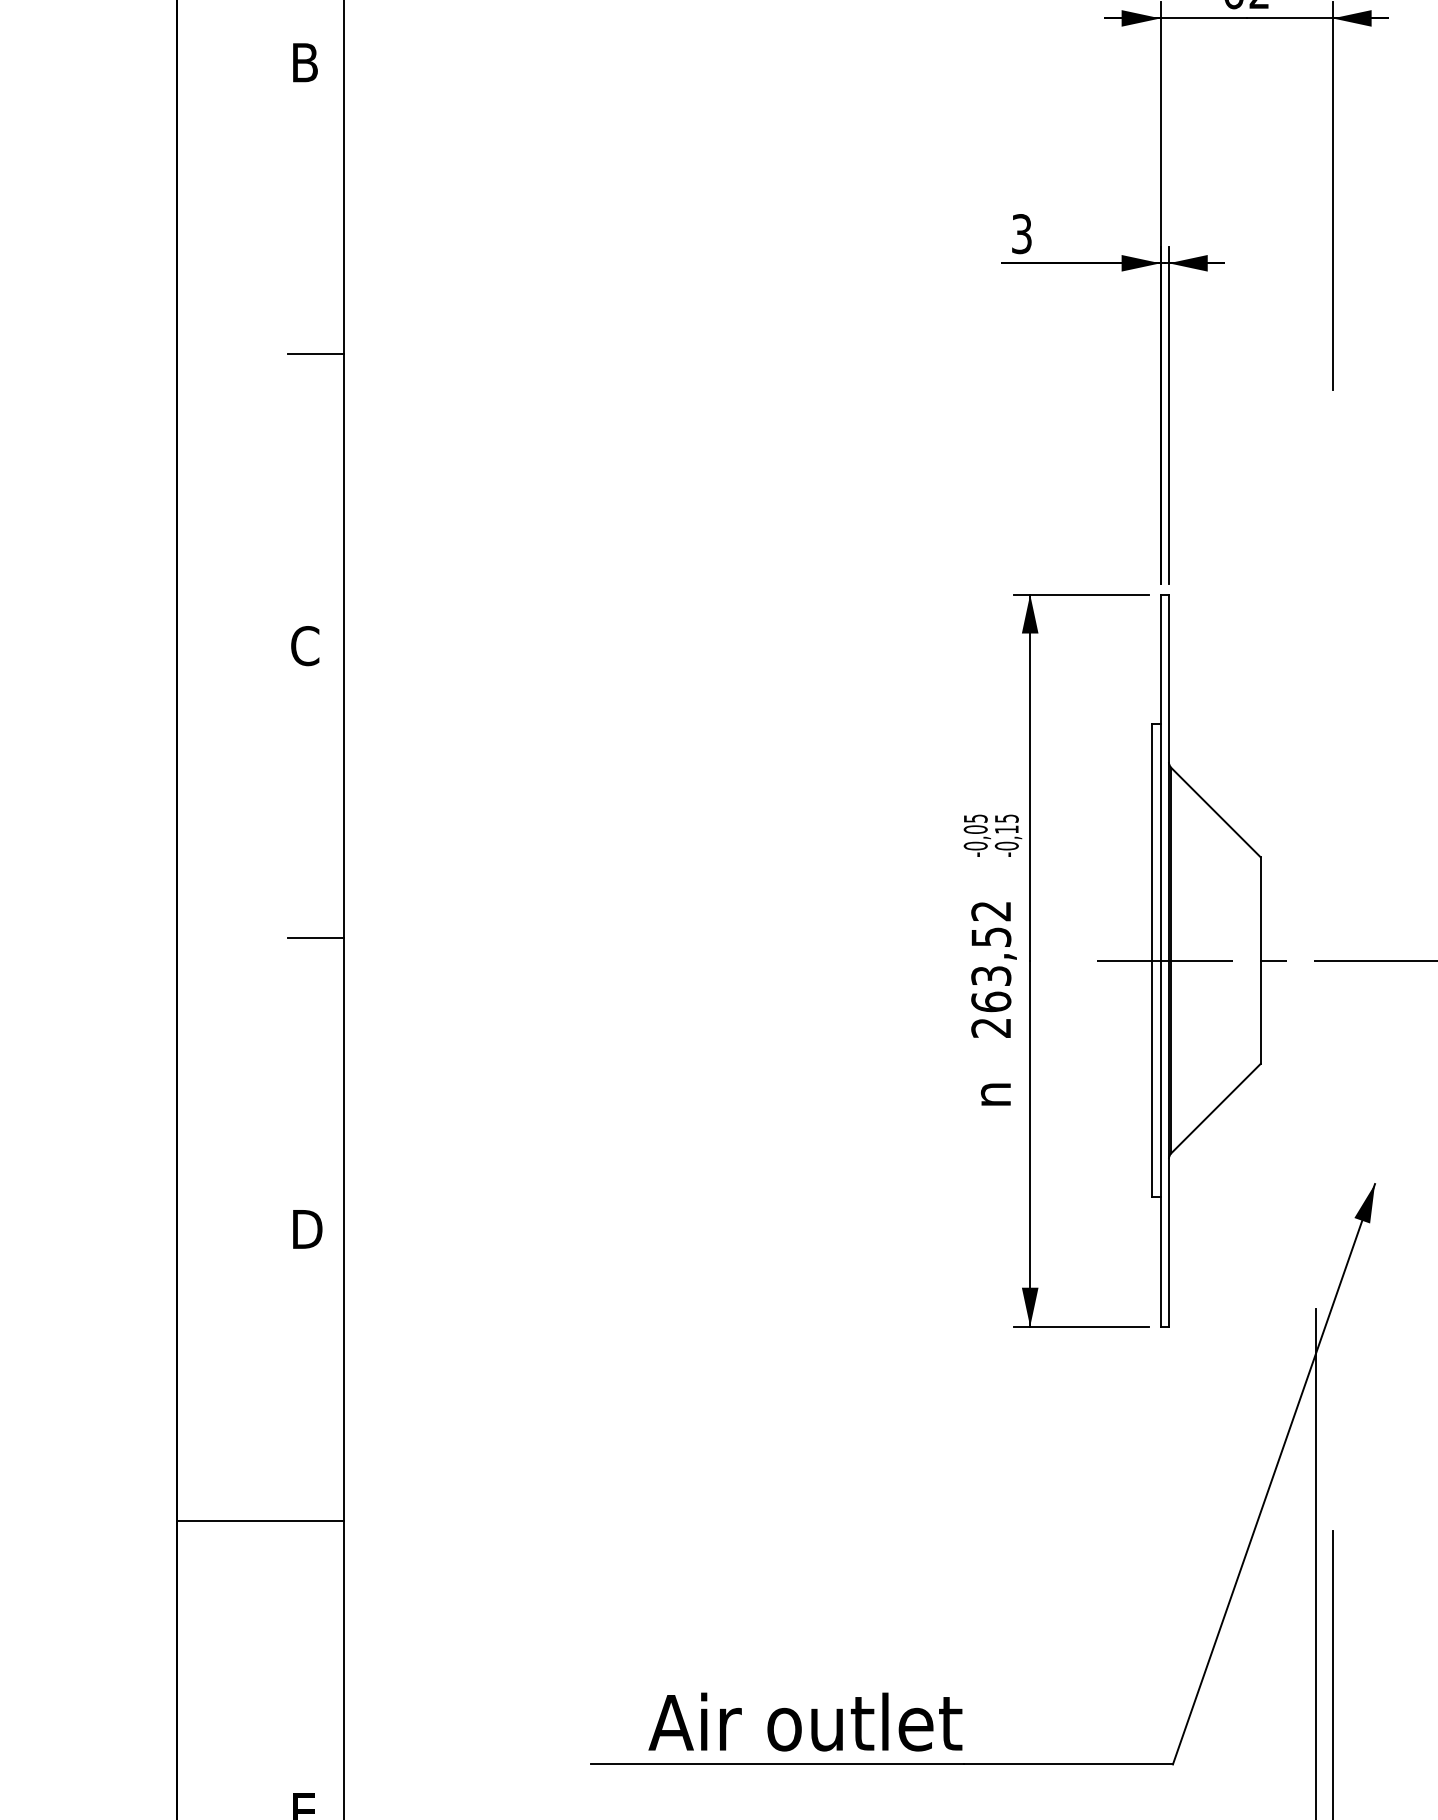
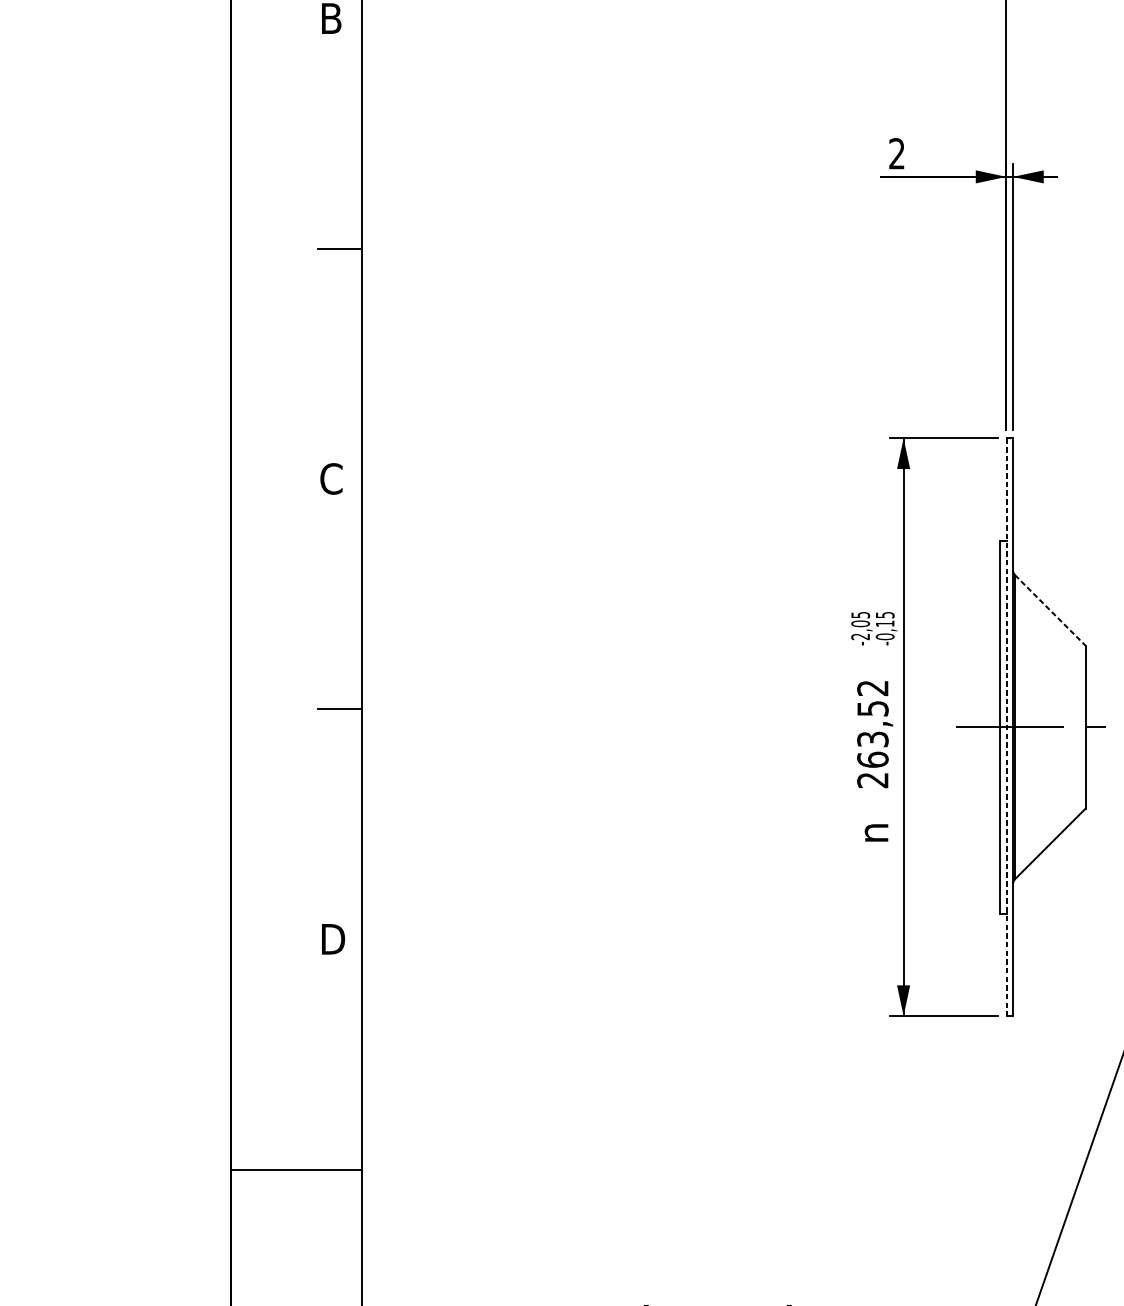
text: (1021, 234) -> (896, 154), 3 -> 2
line: (1216, 812) -> (1050, 610), solid -> dashed
text: (975, 845) -> (860, 636), -0,05 -> -2,05
line: (1160, 960) -> (1006, 727), solid -> dashed

